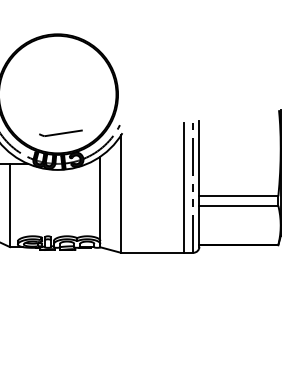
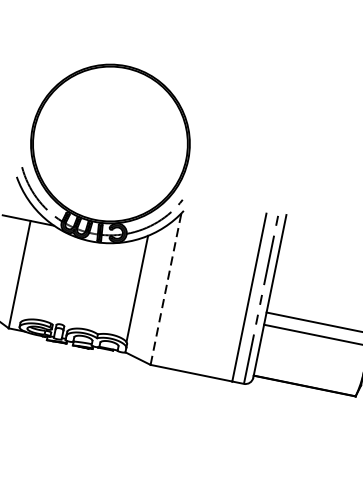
part: (60, 132) -> (104, 193), removed
line: (121, 194) -> (166, 289), solid -> dashed

